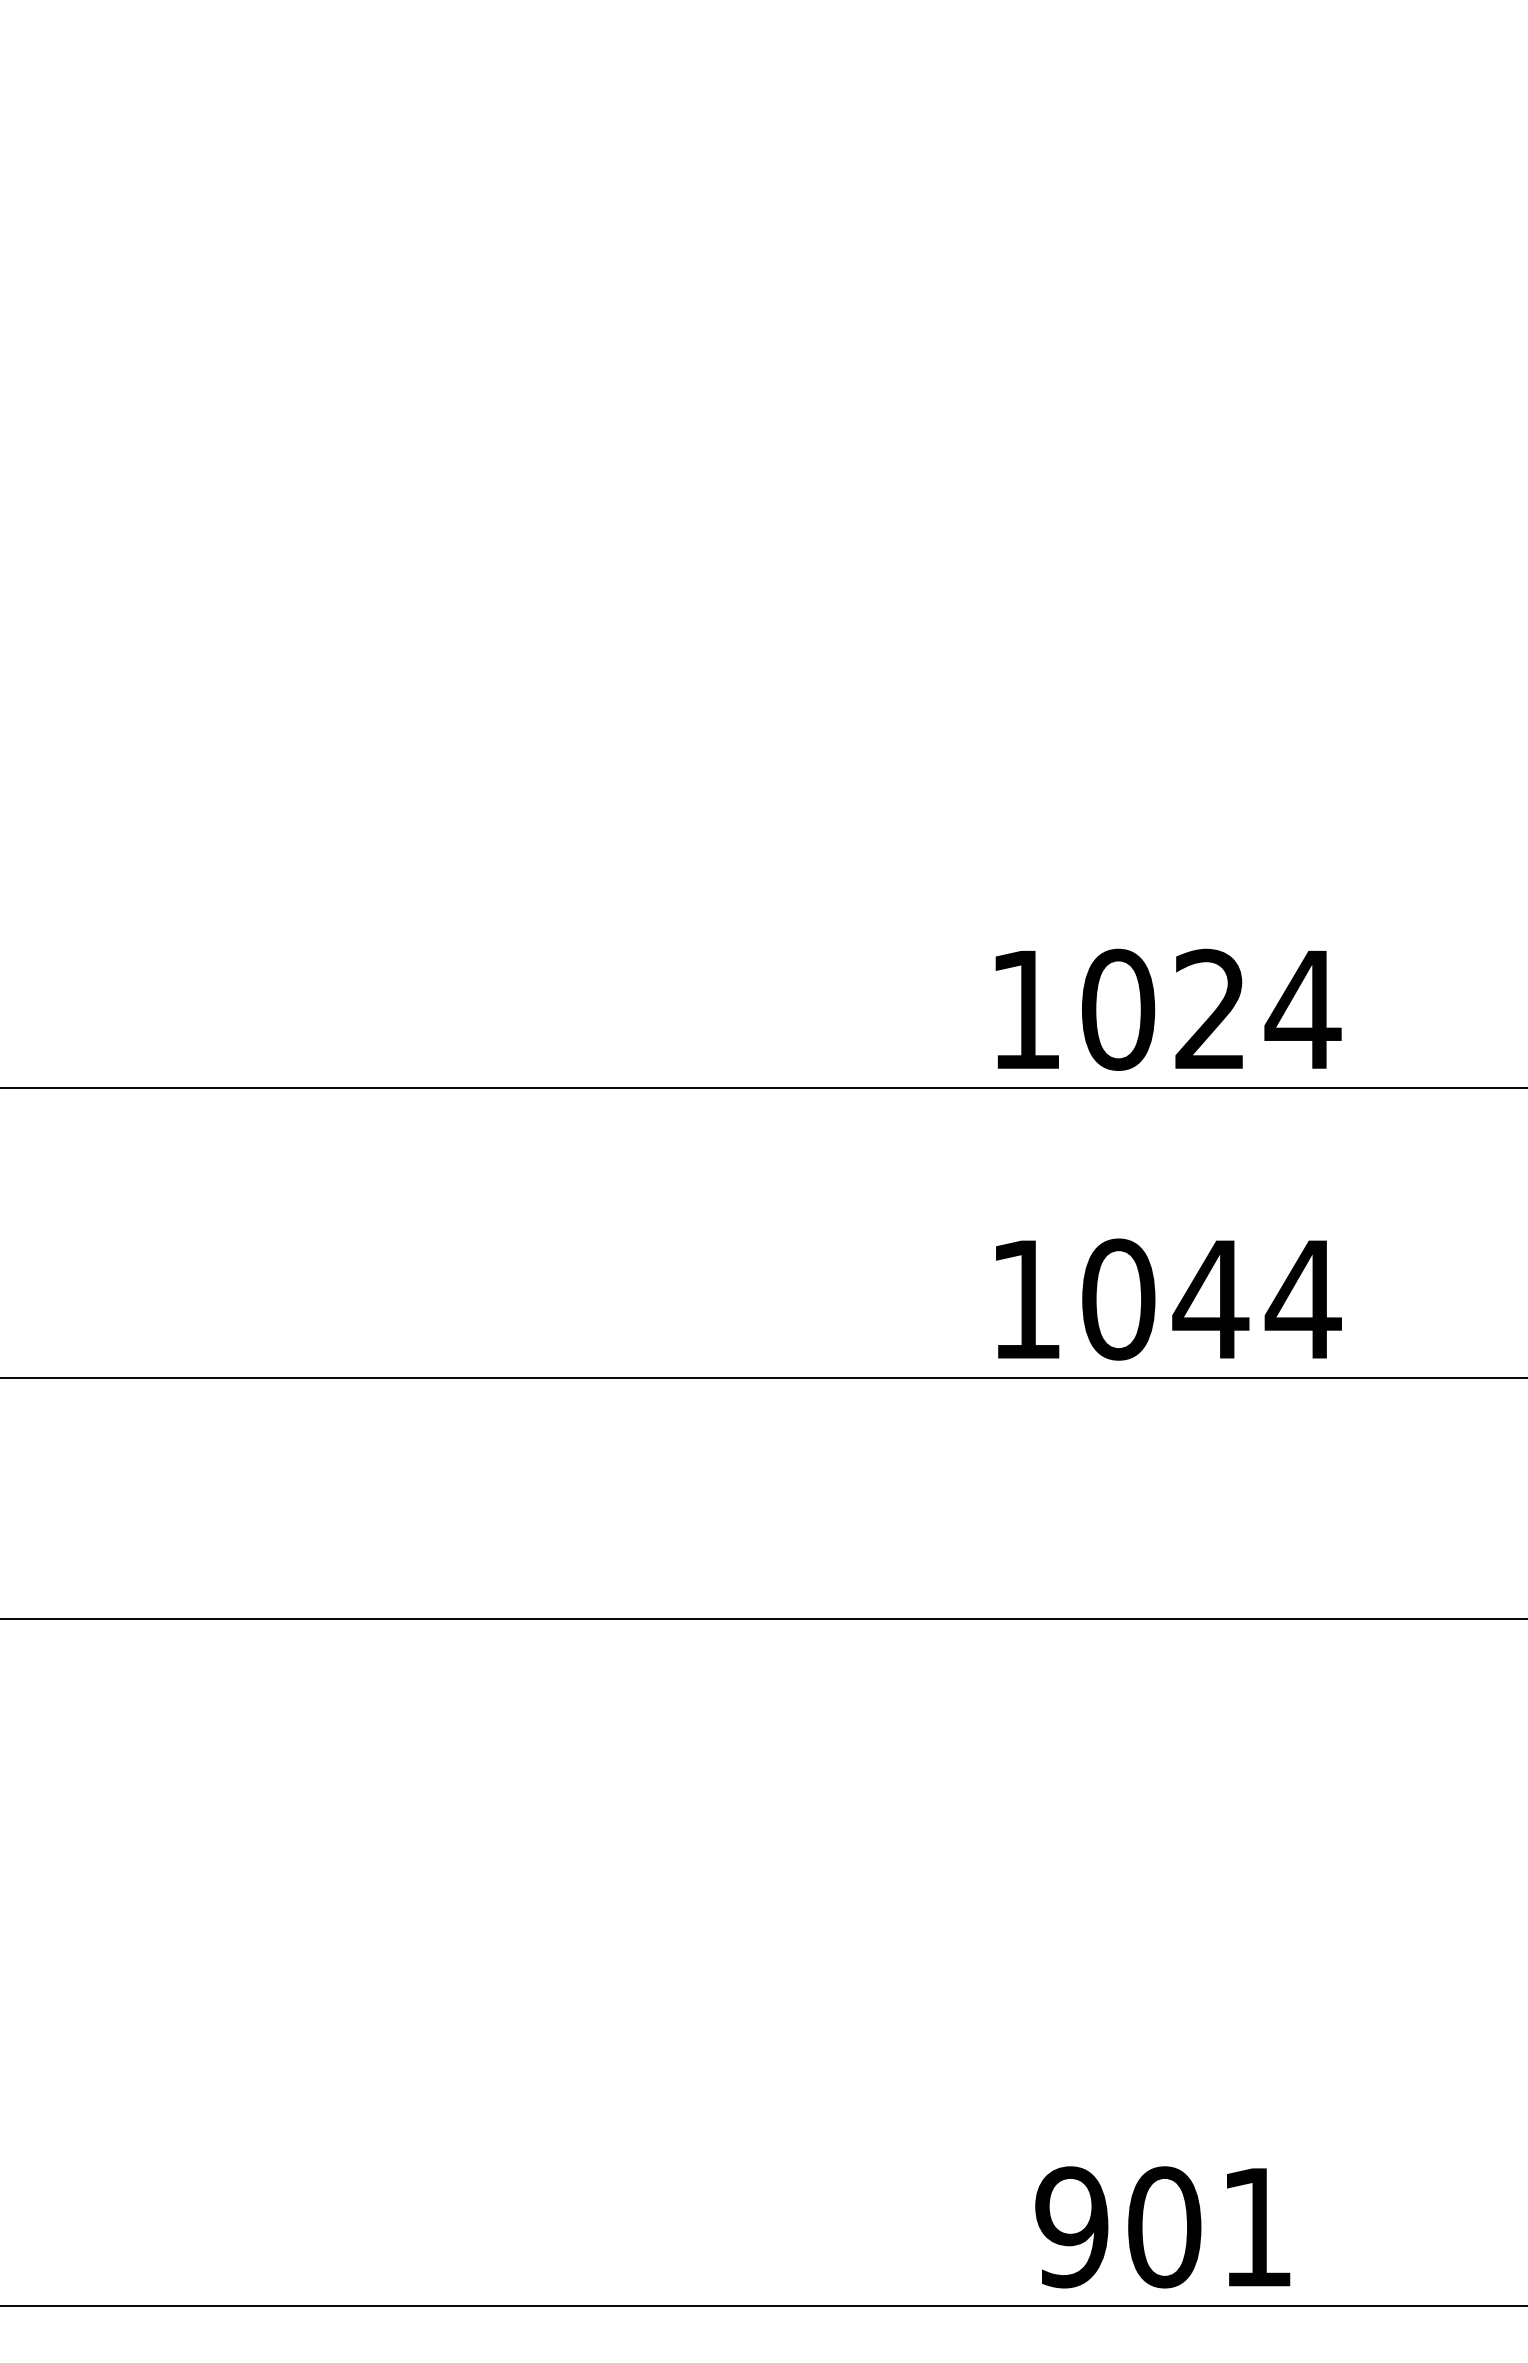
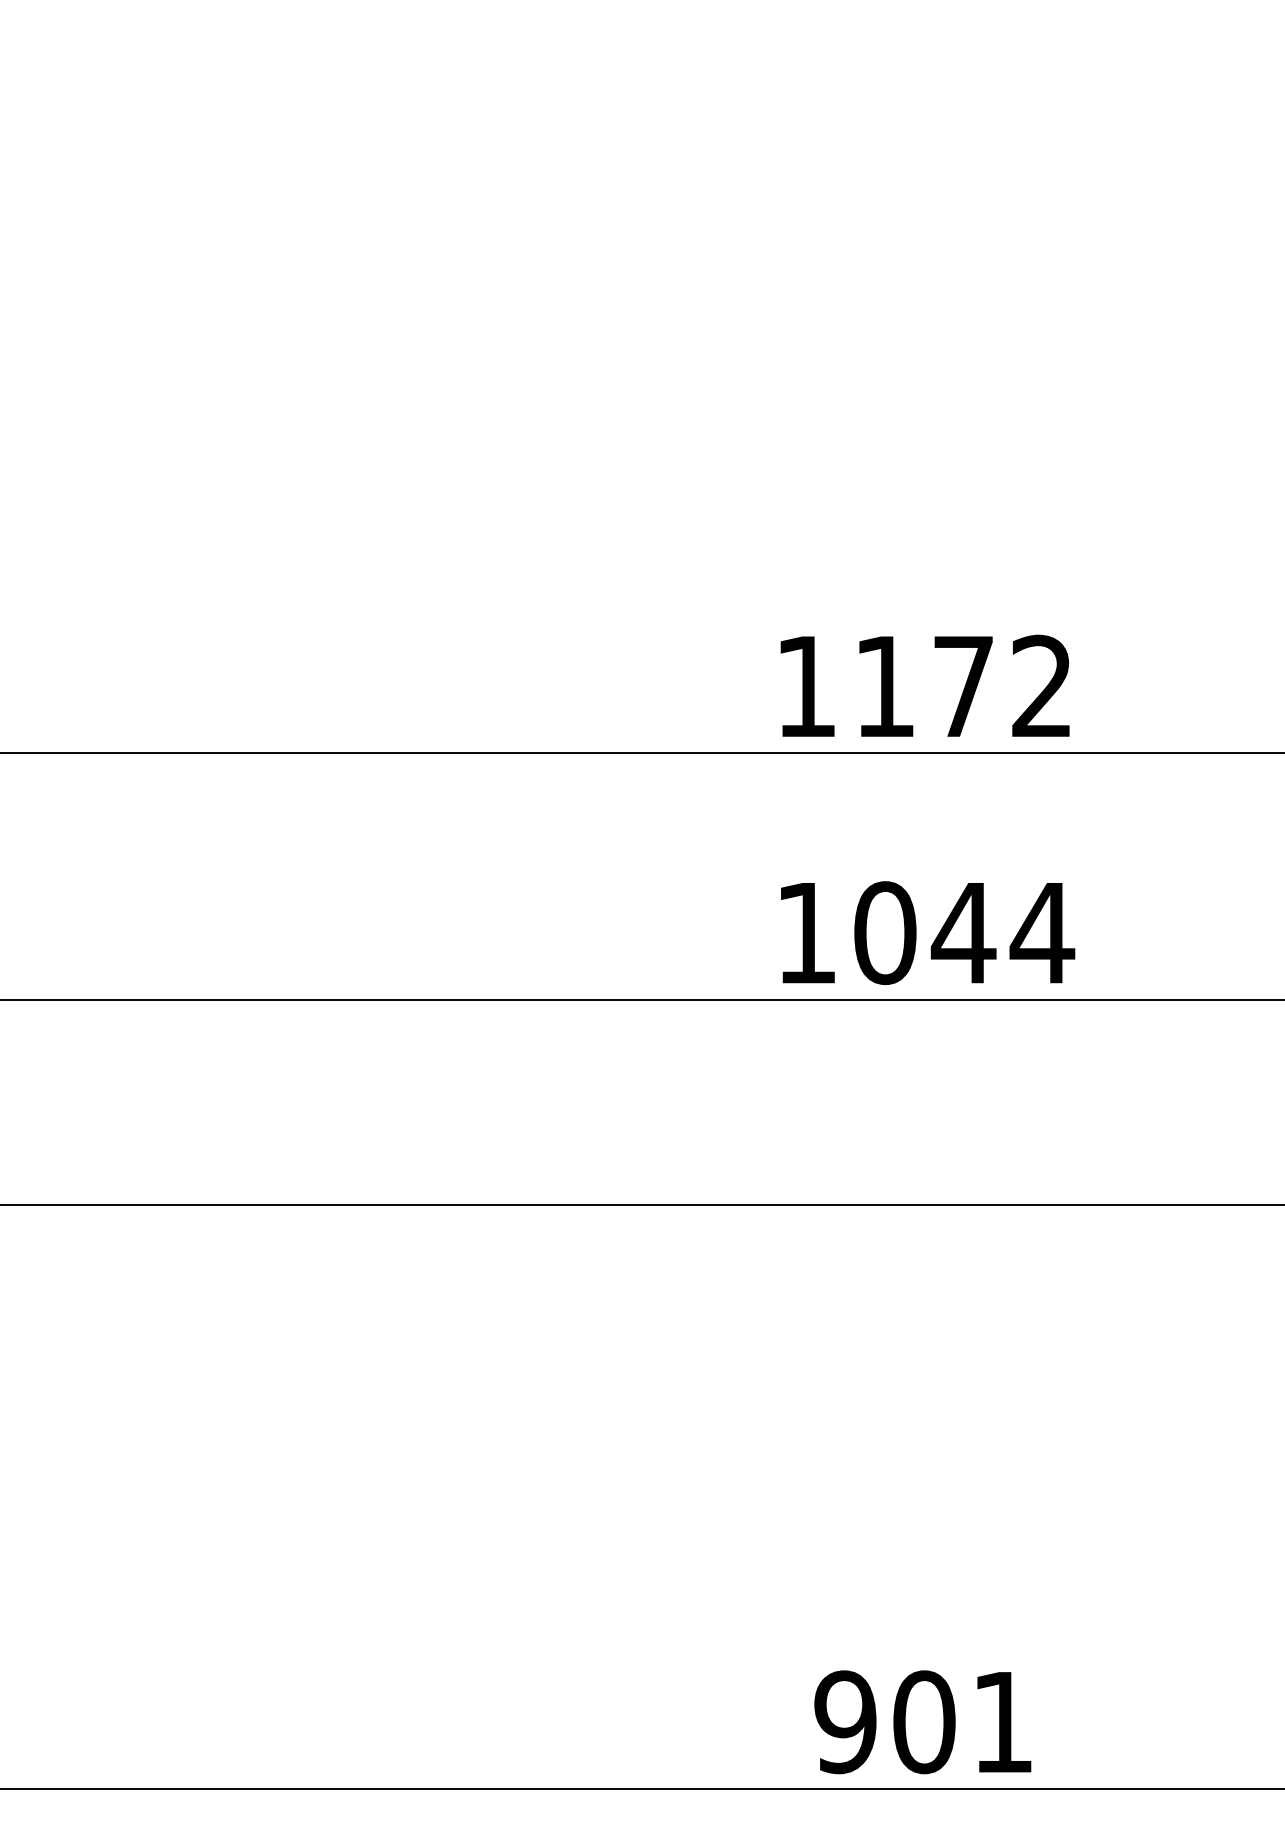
text: (1211, 1009) -> (964, 686), 1024 -> 1172

